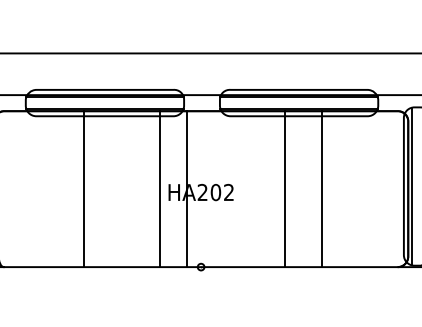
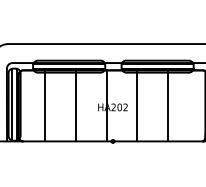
line: (83, 188) -> (45, 105), moved
line: (160, 188) -> (76, 105), moved
line: (285, 188) -> (137, 105), moved

